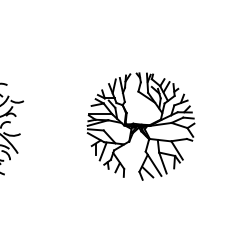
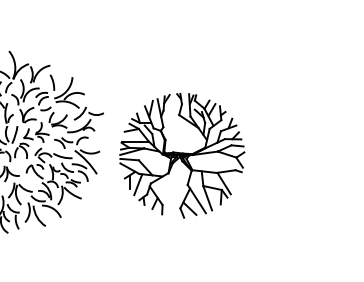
part: (141, 126) -> (182, 155), moved

